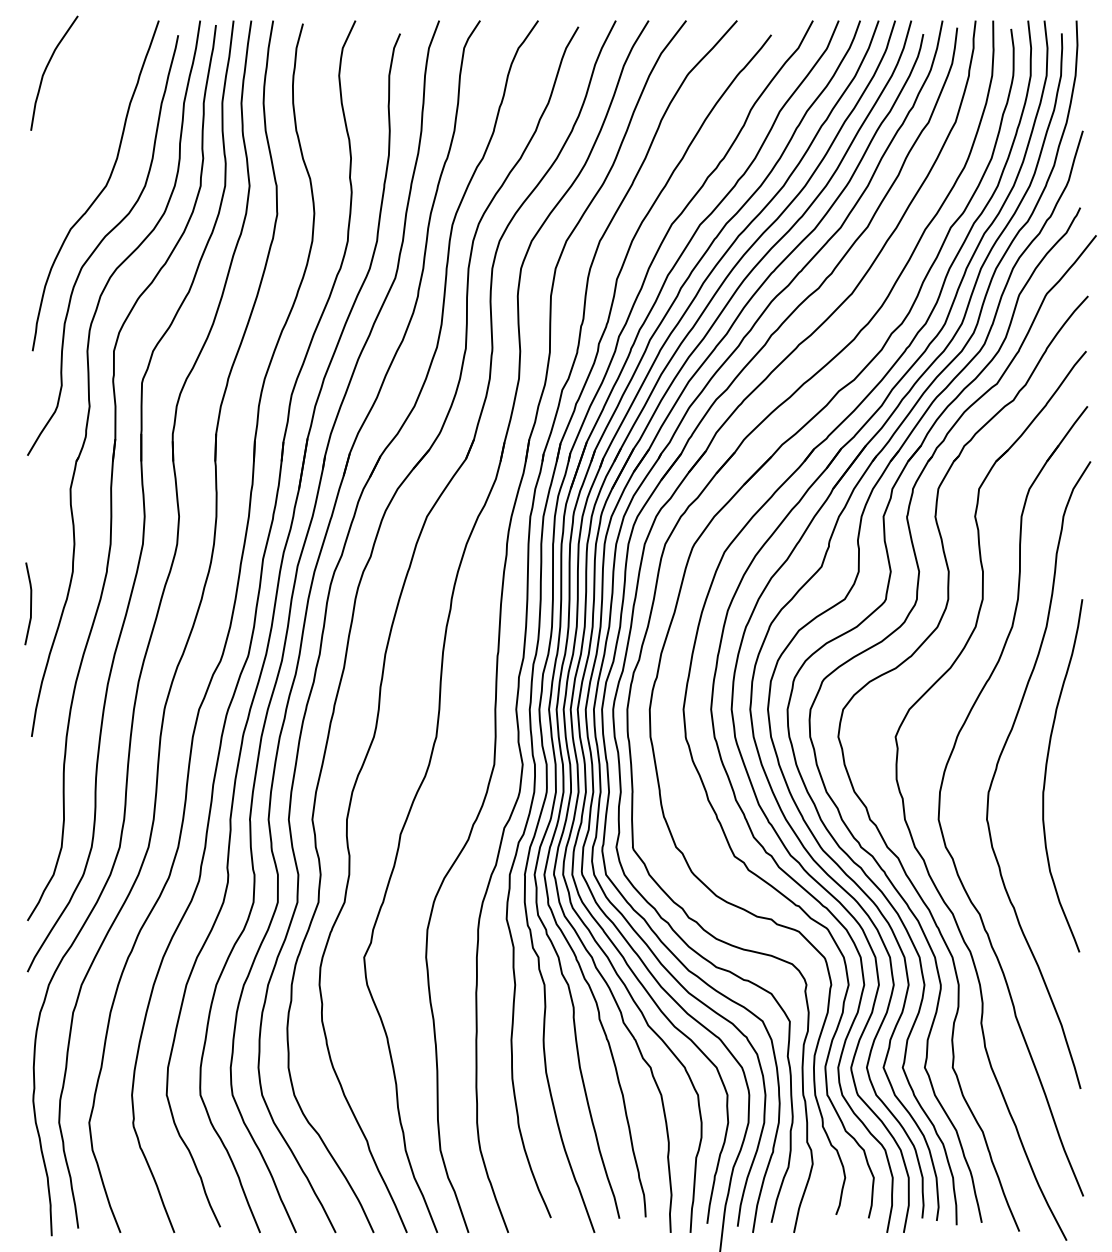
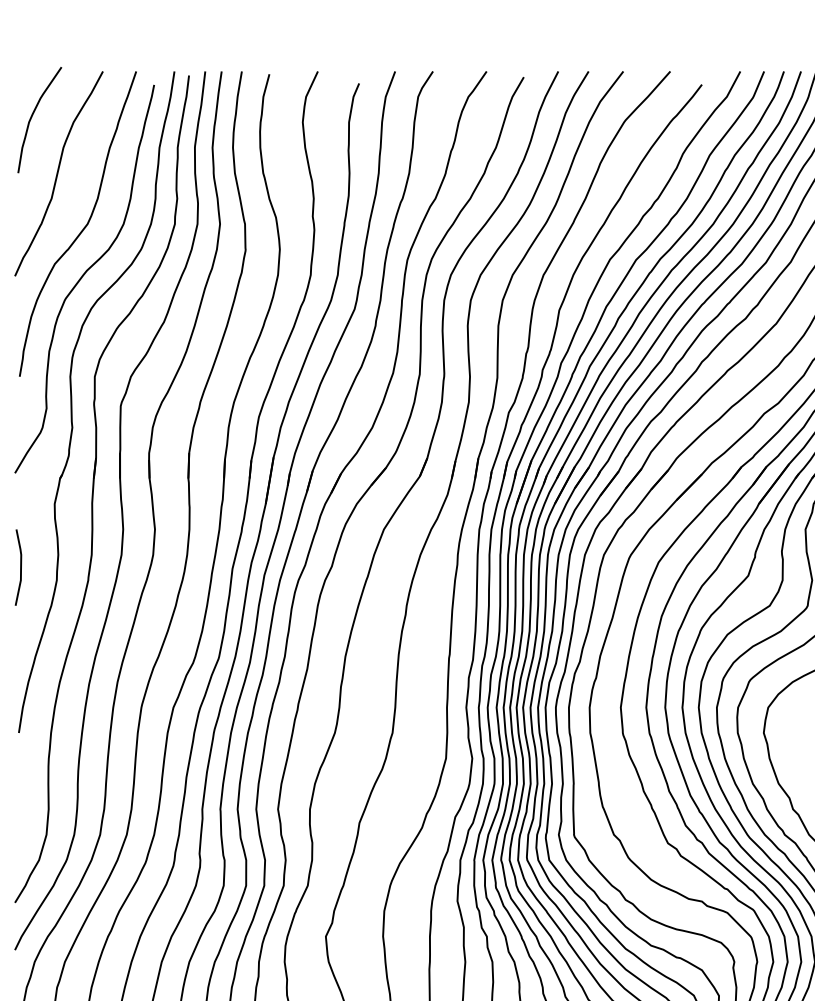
curve: (74, 131) -> (58, 173), added
line: (30, 603) -> (20, 567), moved

